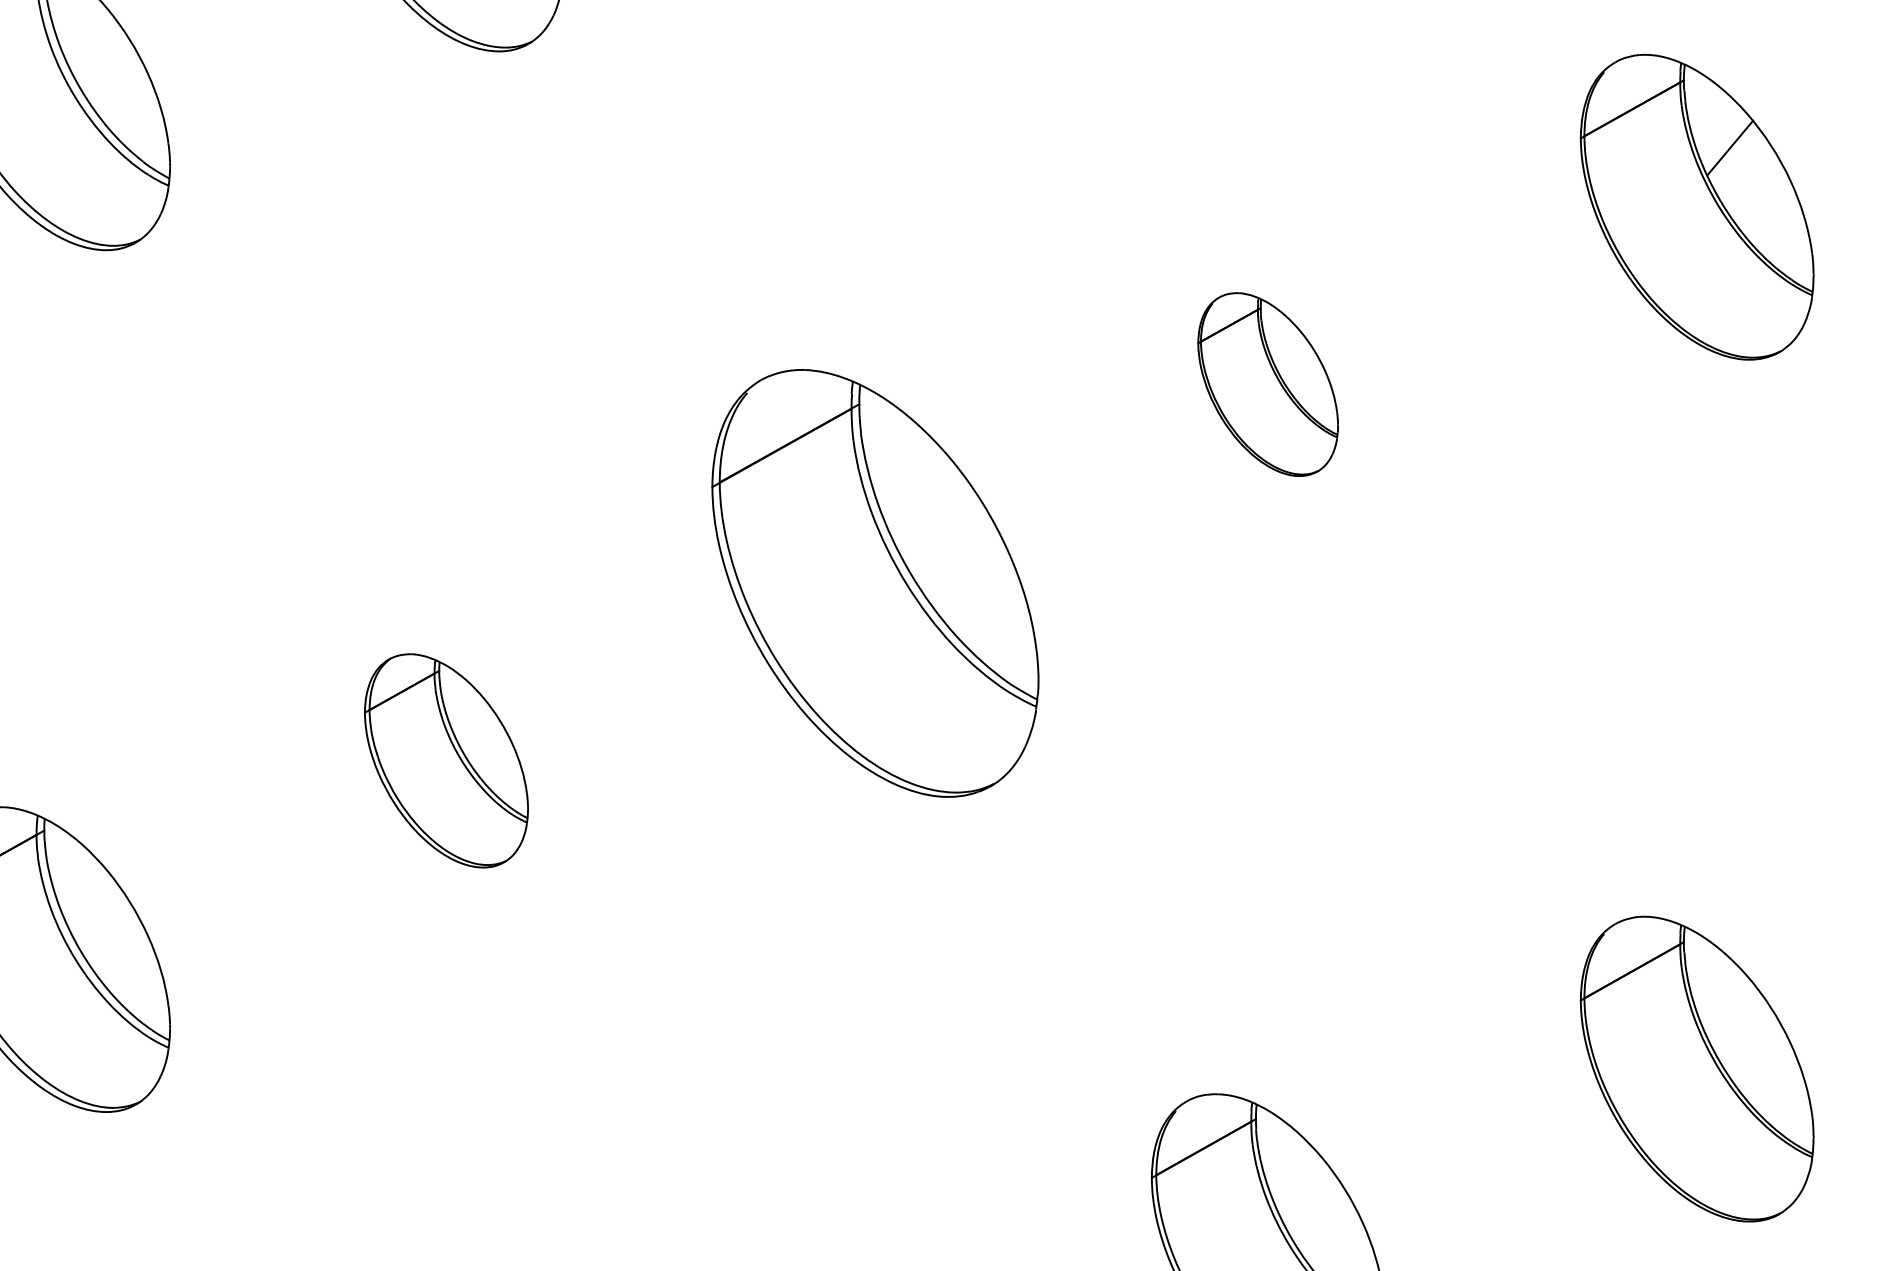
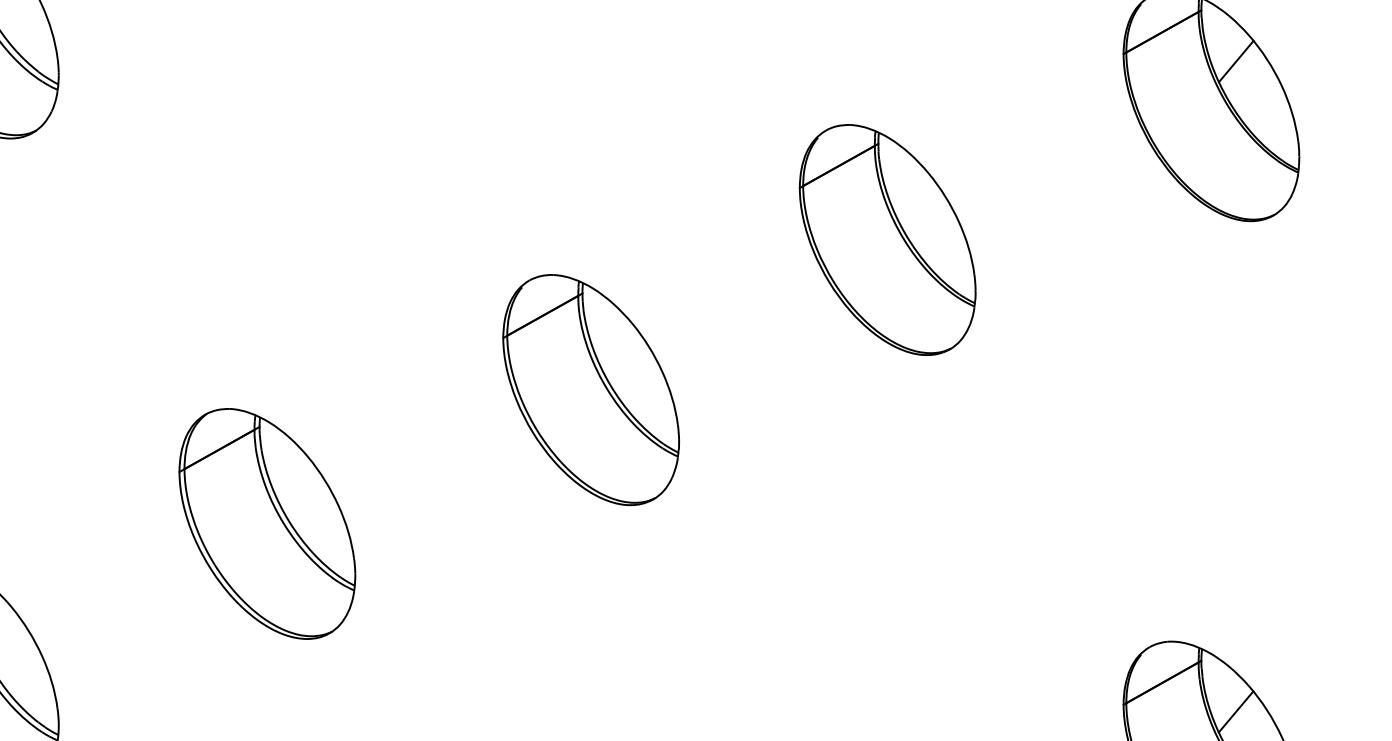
part: (1267, 384) -> (887, 239), size x1.67
part: (875, 583) -> (591, 390), size x0.71
part: (446, 760) -> (267, 523), size x1.43
line: (1729, 1009) -> (1235, 711), added

